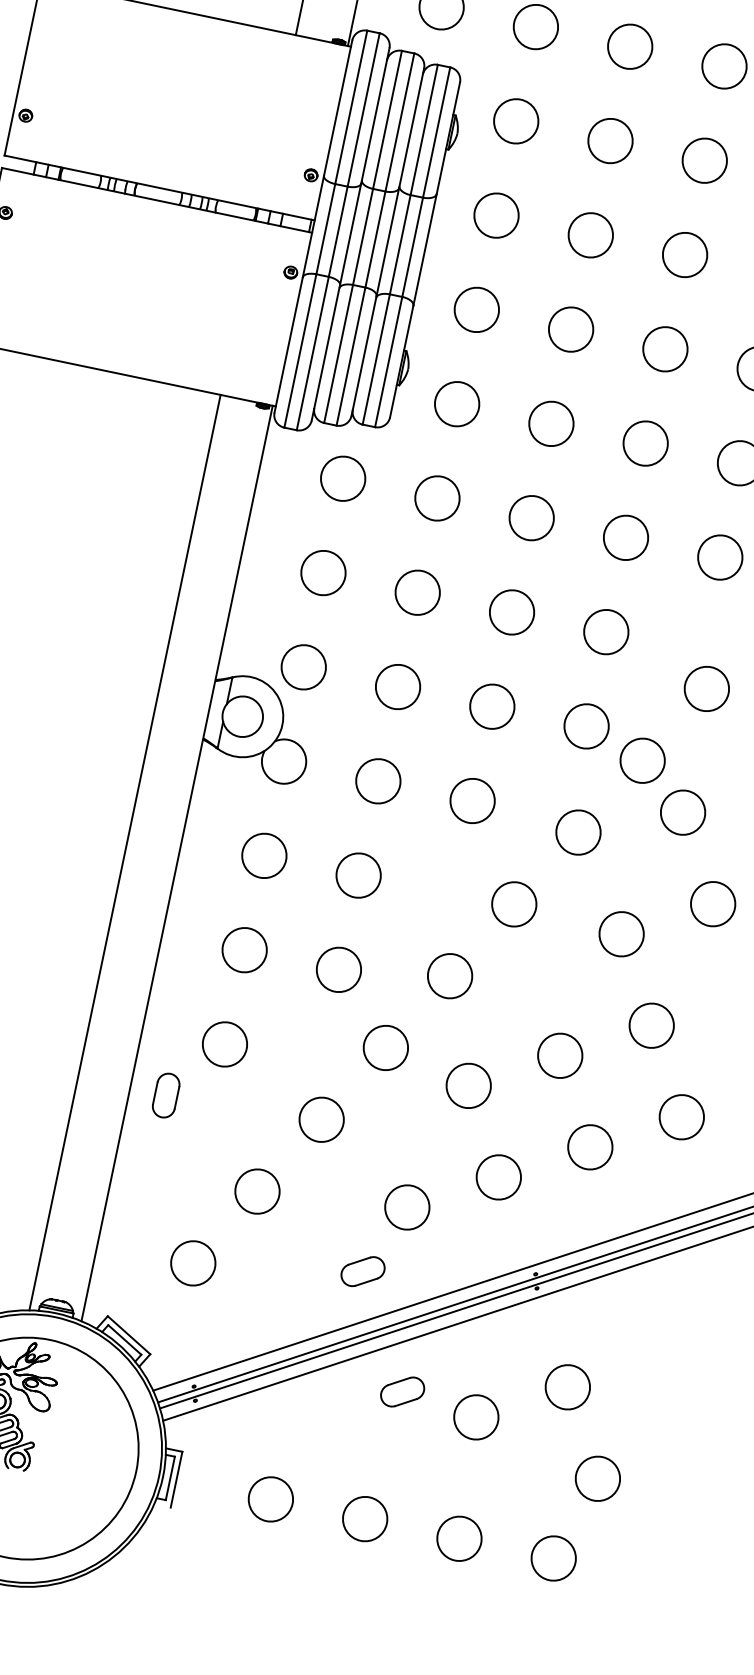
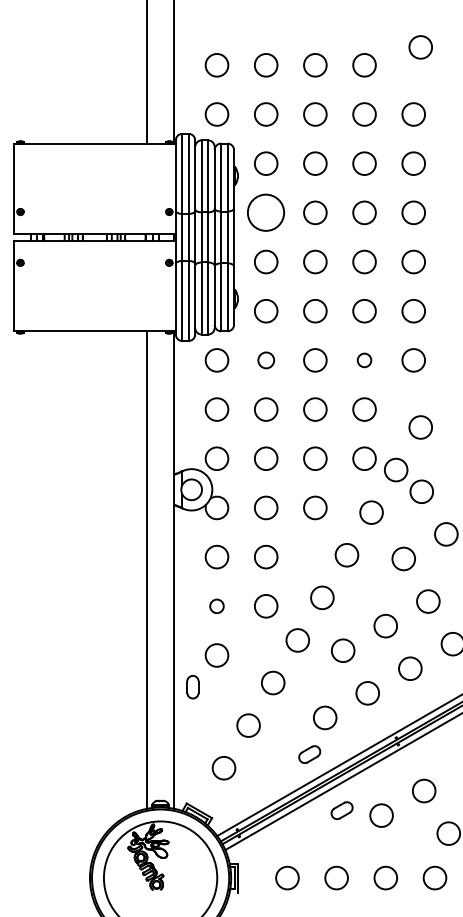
circle: (497, 215) -> (266, 212), size x1.6
circle: (437, 498) -> (266, 360), size x0.7
circle: (625, 538) -> (364, 360), size x0.6
circle: (243, 950) -> (216, 606), size x0.6

